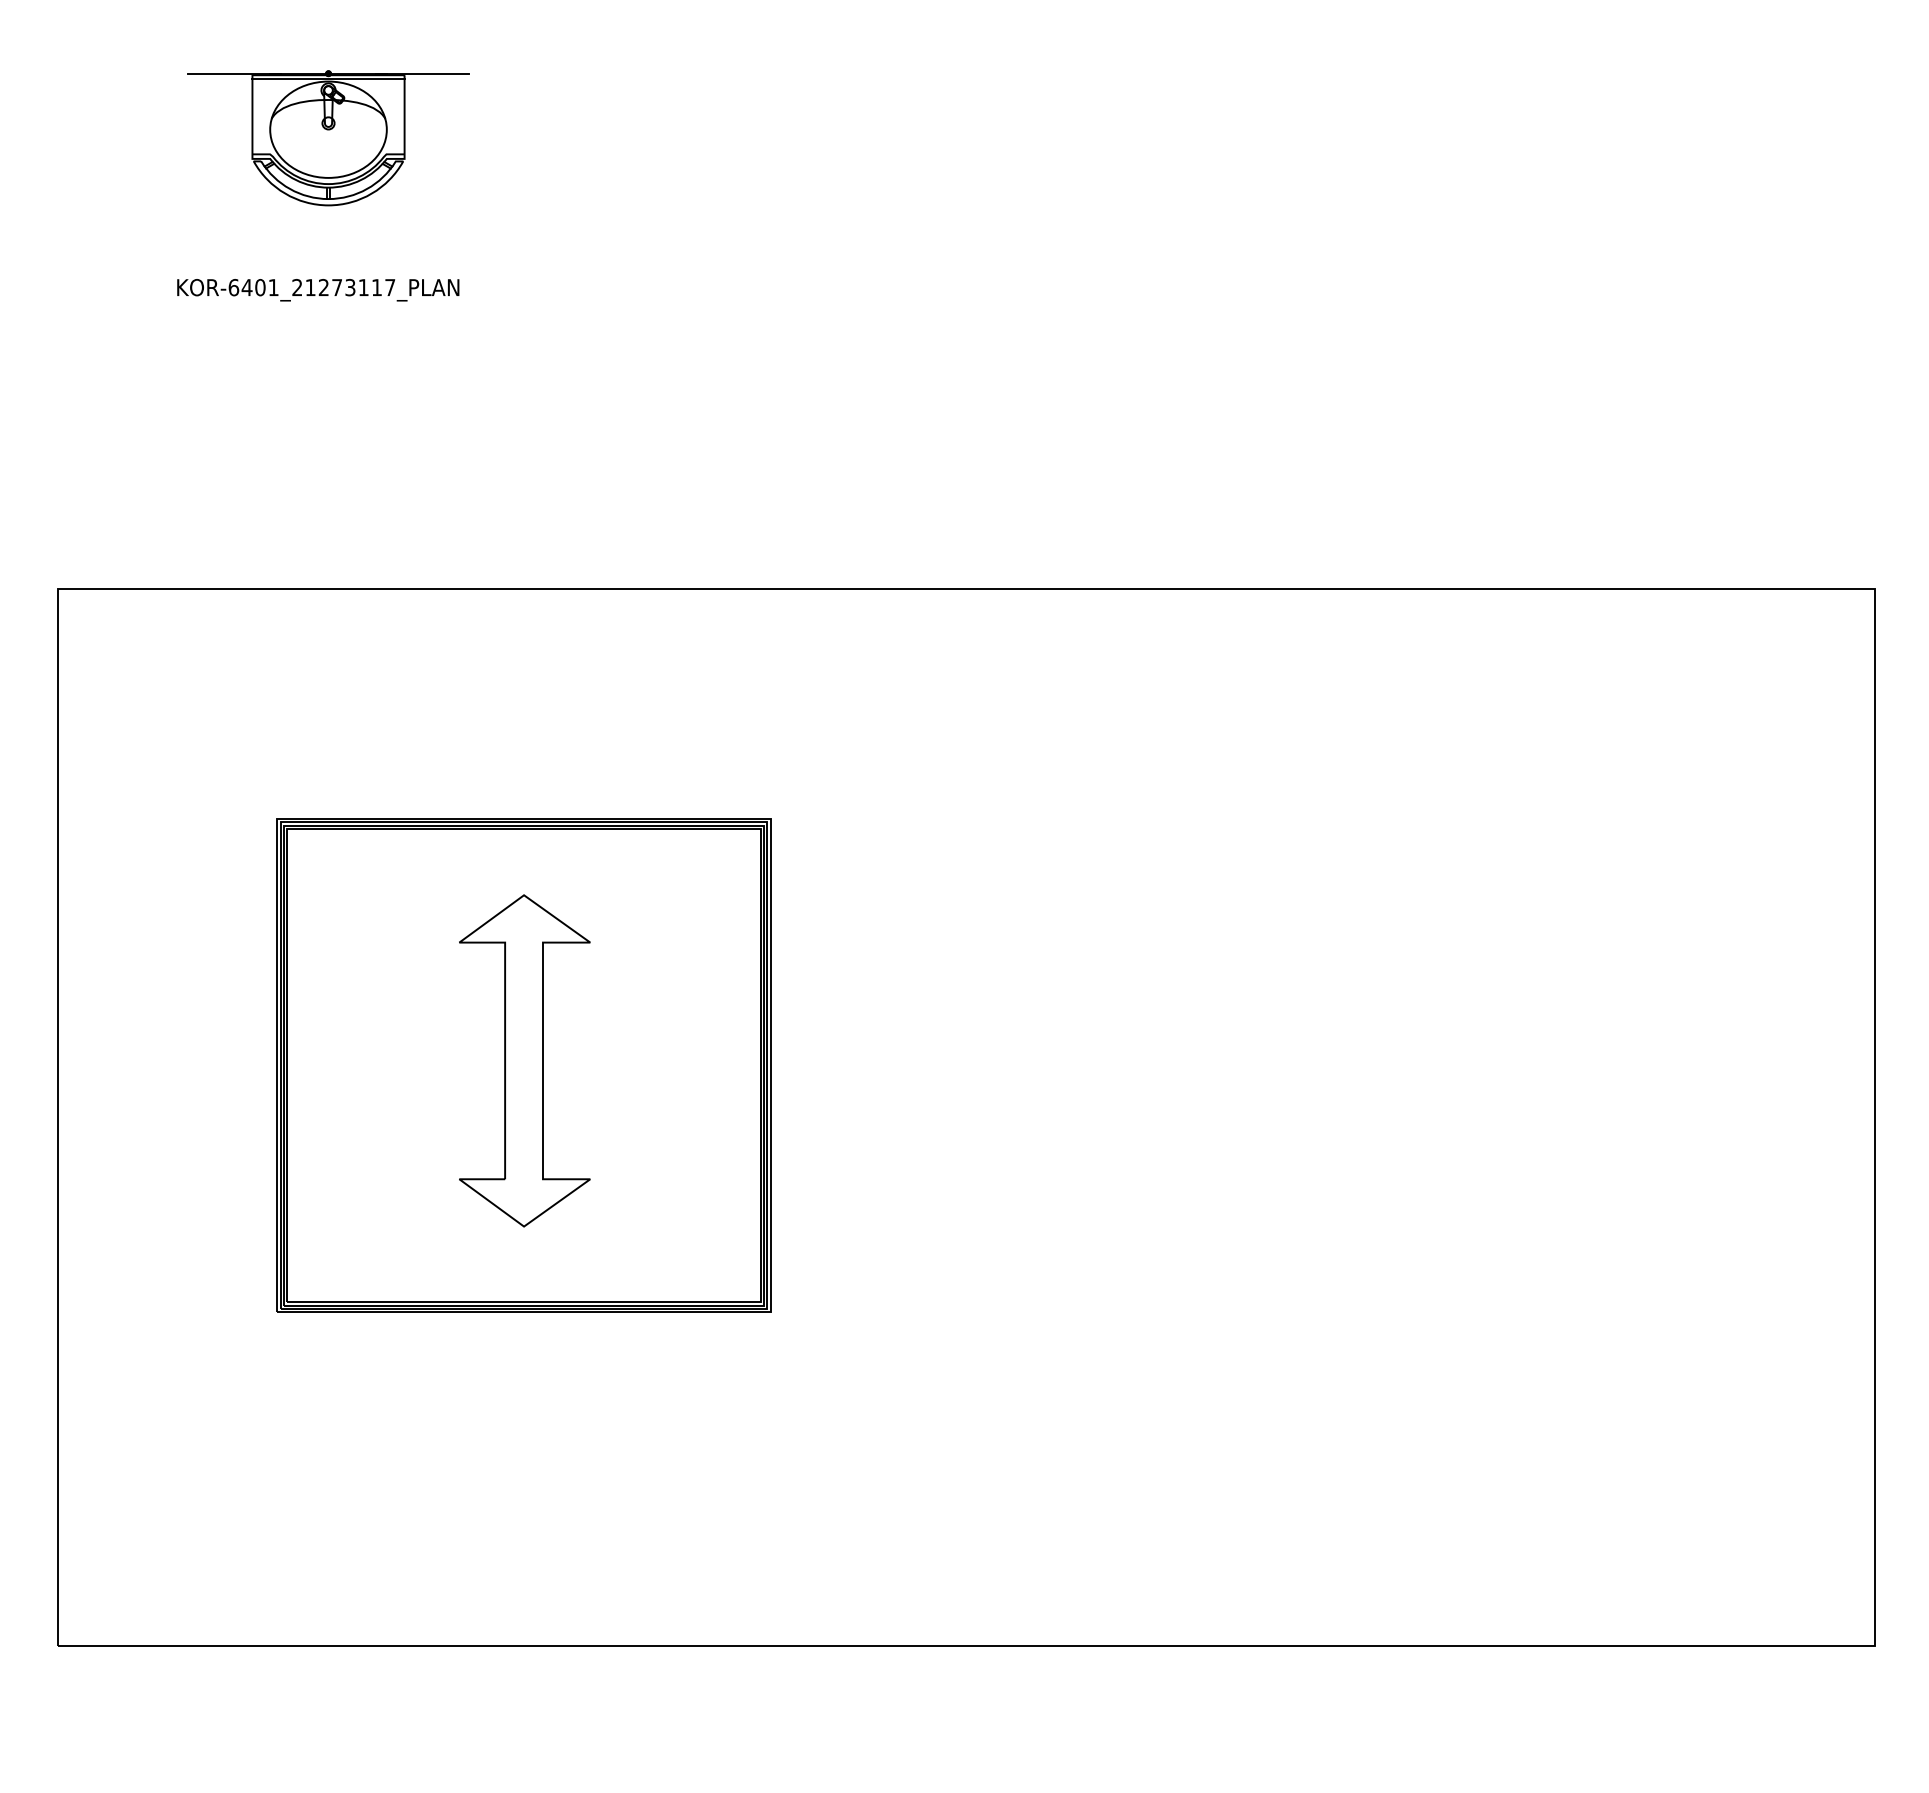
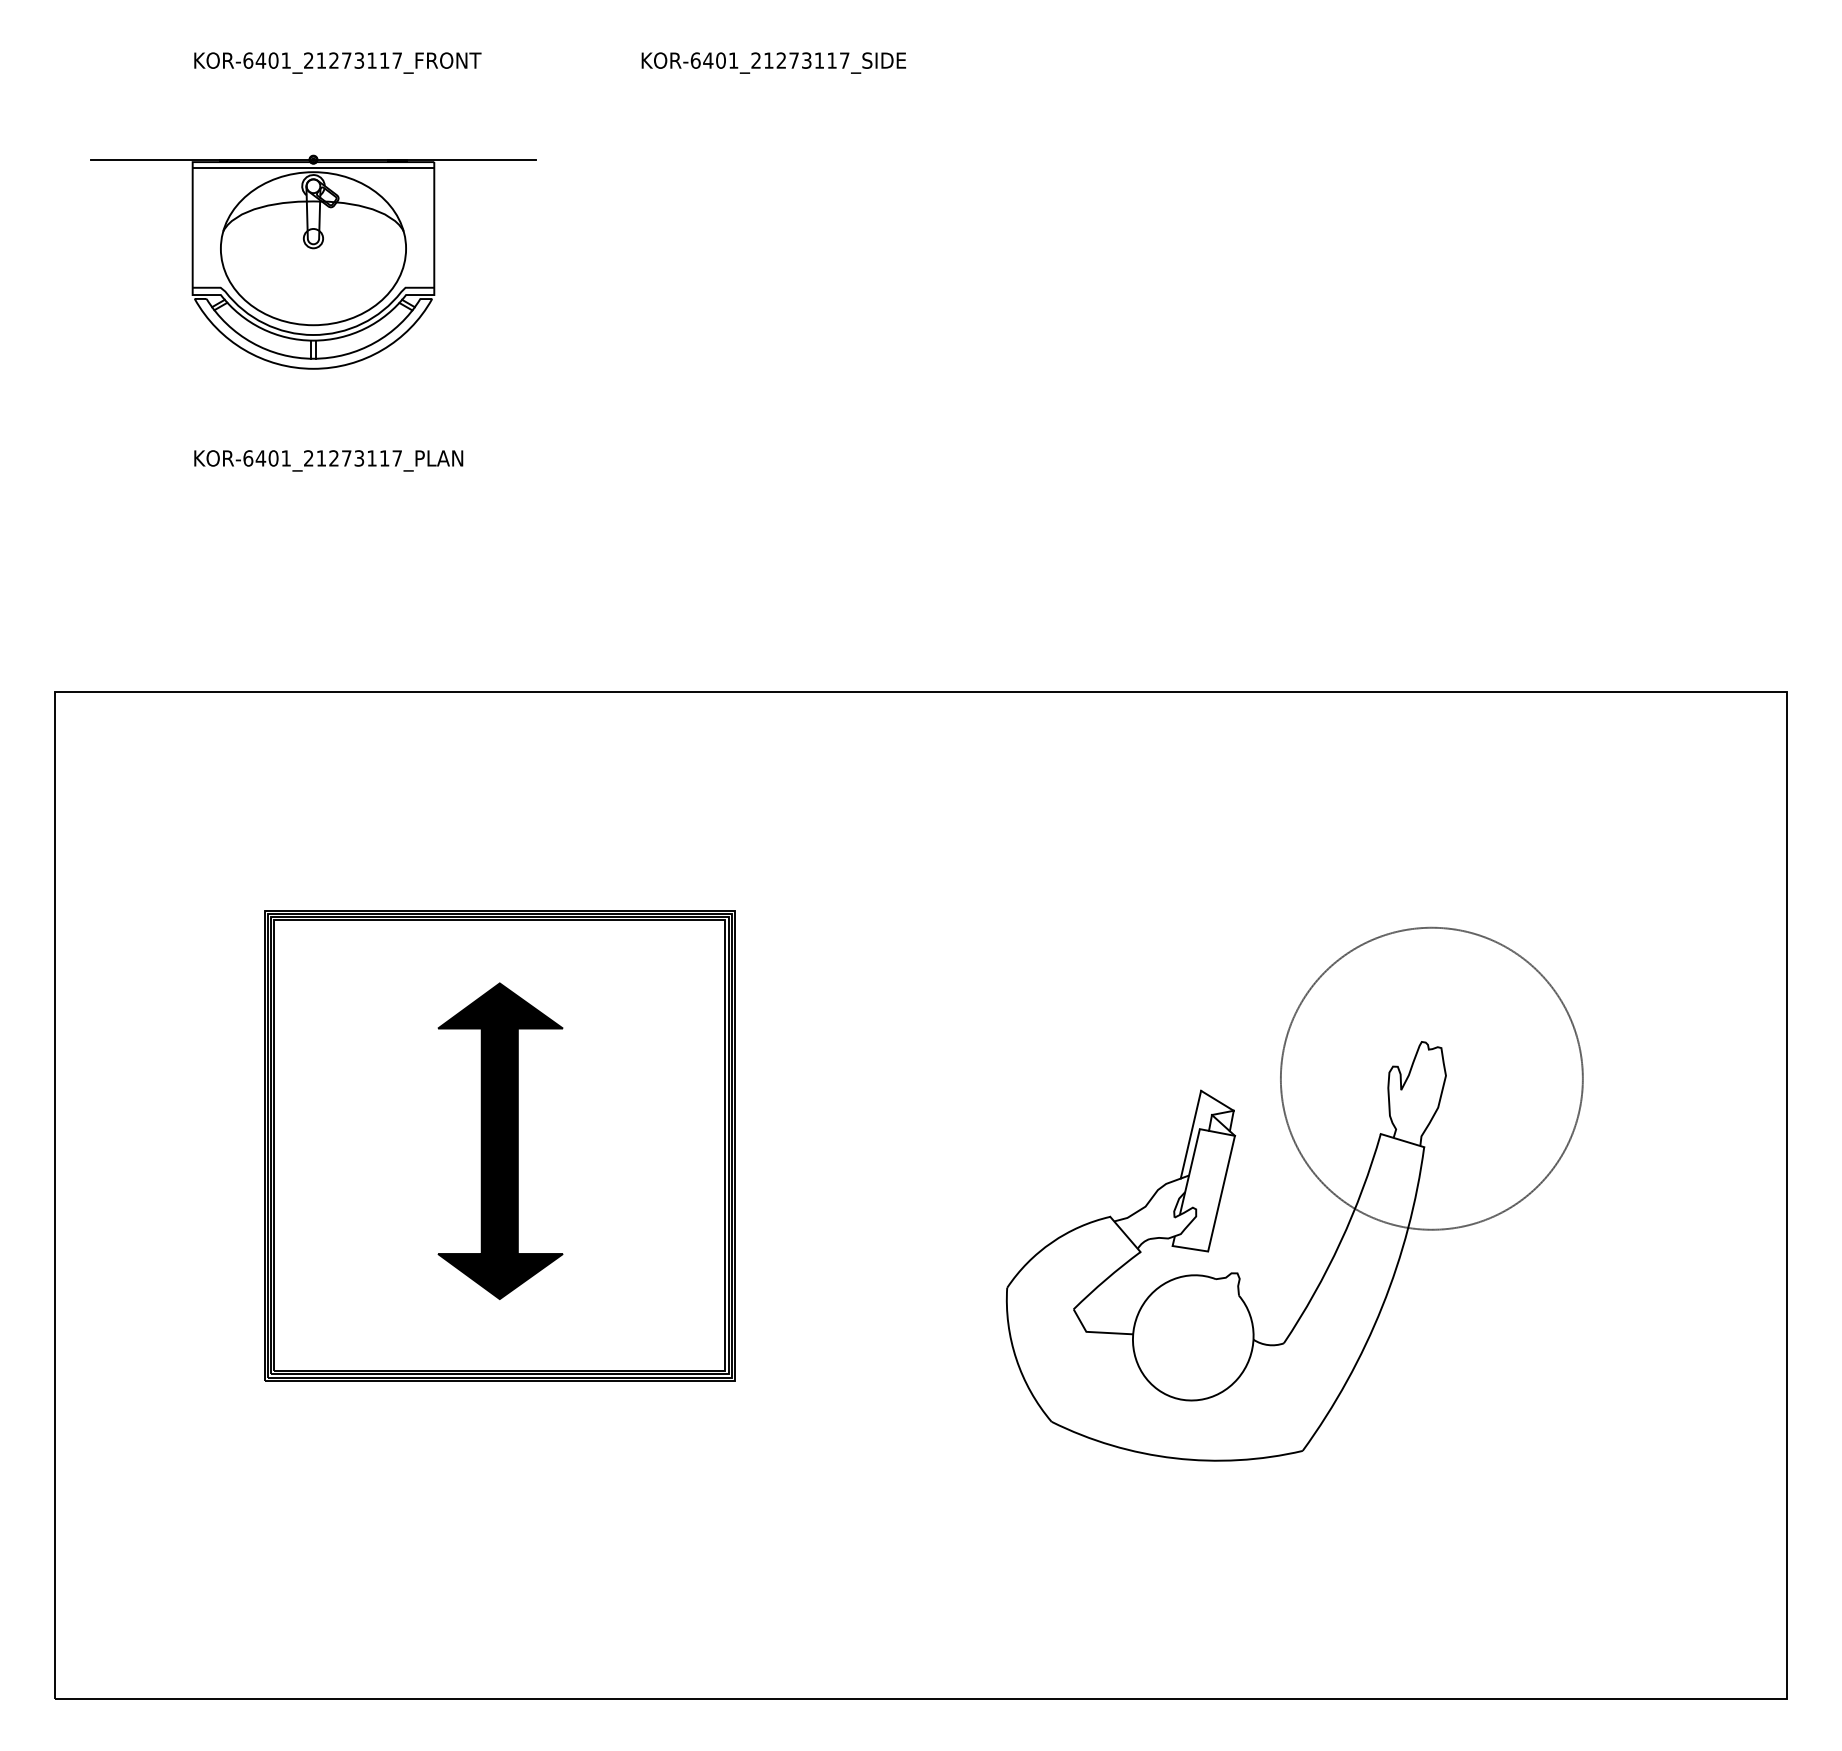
part: (328, 137) -> (313, 261), size x1.67
text: (318, 289) -> (328, 460), moved
fill: (524, 1061) -> (500, 1141), added
part: (1378, 1095) -> (1313, 1174), added

